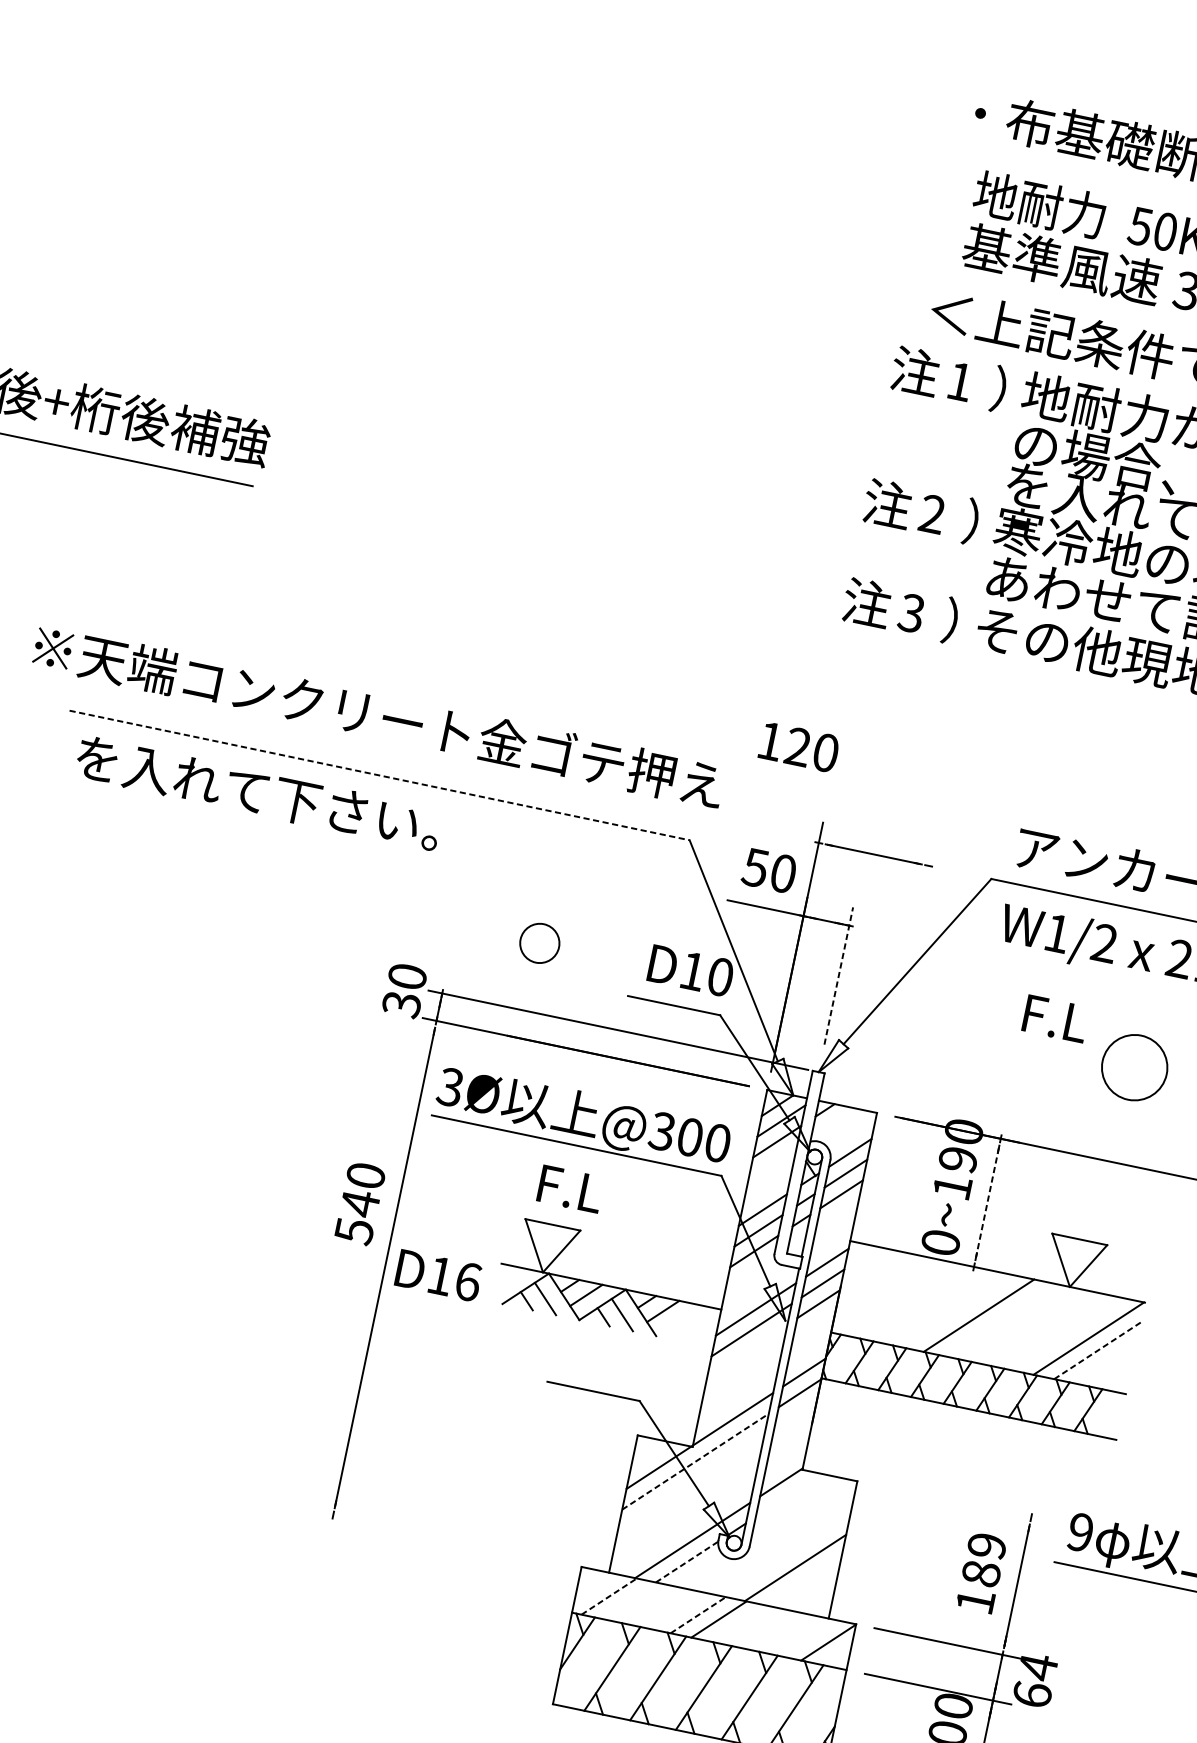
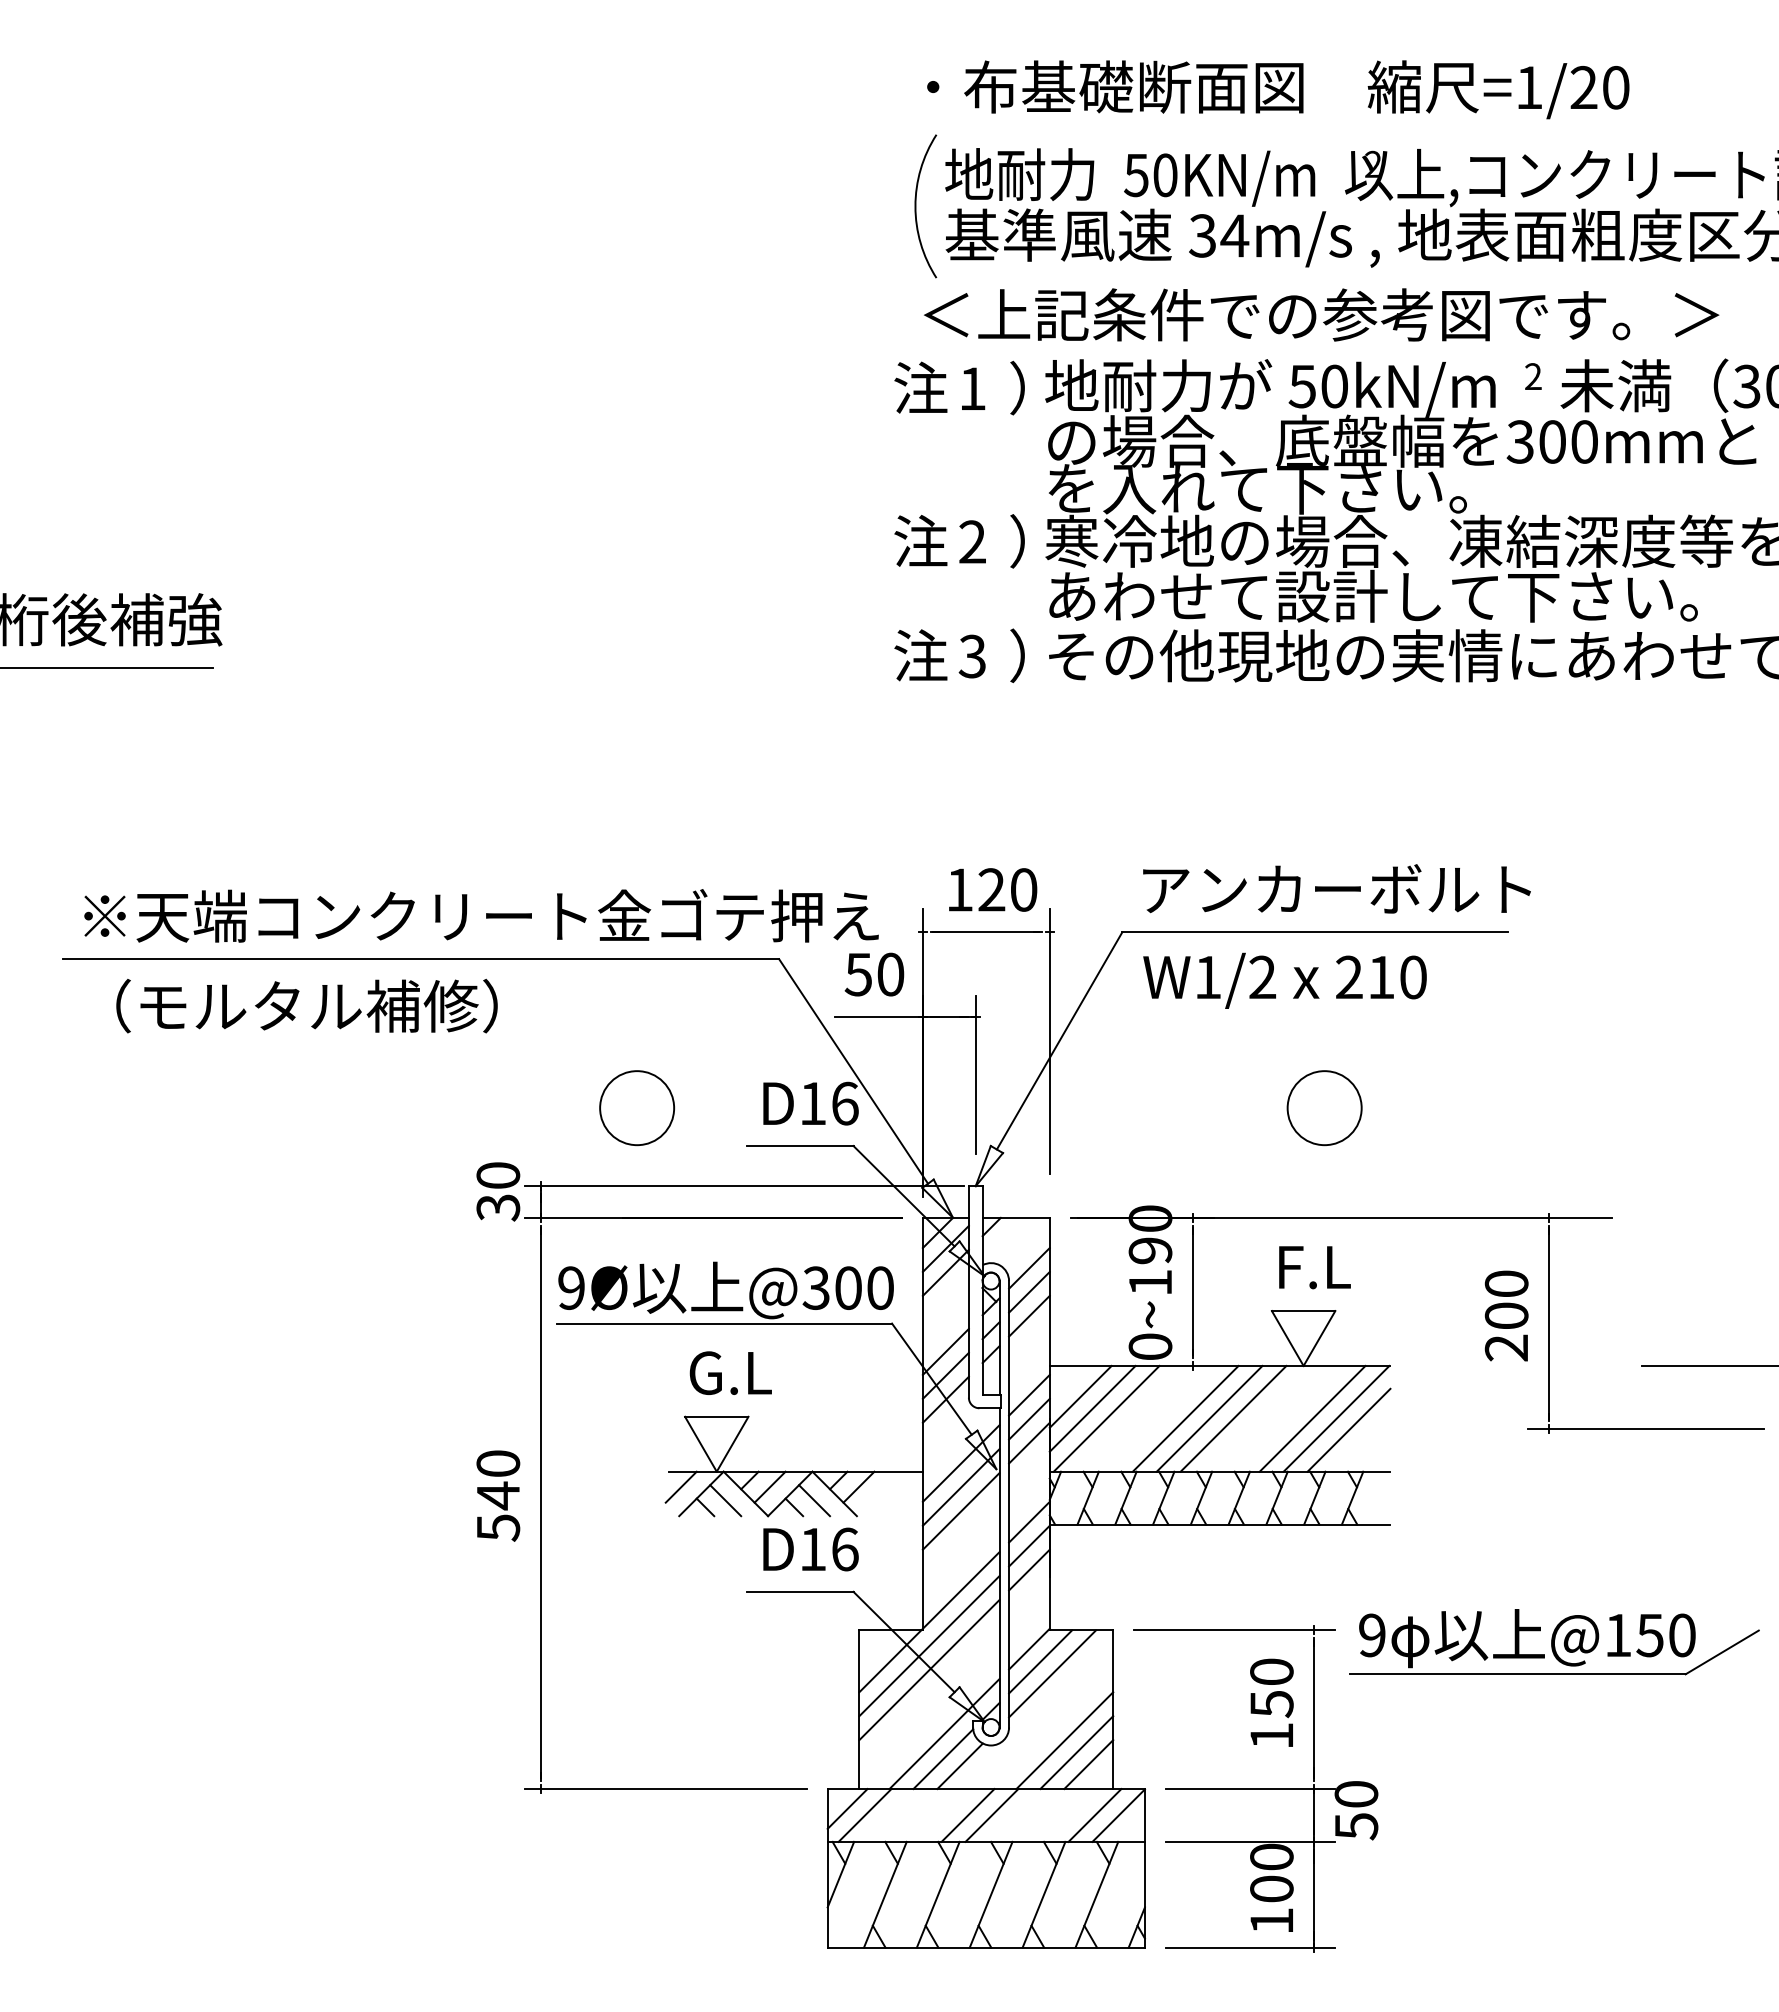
arc: (944, 213) -> (916, 206), added
text: (379, 716) -> (481, 915), moved
text: (799, 746) -> (993, 889), moved
line: (380, 775) -> (421, 959), dashed -> solid
text: (259, 792) -> (291, 1005), を入れて下さい。 -> （モルタル補修）
circle: (540, 943) -> (637, 1108), size x1.67
line: (908, 959) -> (1049, 1040), added
line: (838, 975) -> (975, 1074), dashed -> solid
text: (720, 977) -> (845, 1103), D10 -> D16
text: (1055, 1018) -> (1314, 1267), moved
text: (449, 1086) -> (570, 1287), 3Ø -> 9Ø
text: (572, 1189) -> (730, 1373), F.L -> G.L
text: (360, 1203) -> (498, 1495), moved
line: (987, 1203) -> (1192, 1292), dashed -> solid
line: (871, 1273) -> (1080, 1396), added
text: (438, 1275) -> (810, 1549), moved
line: (508, 1278) -> (680, 1486), added
line: (879, 1285) -> (1092, 1408), added
line: (889, 1296) -> (1106, 1418), added
line: (958, 1311) -> (1185, 1418), added
line: (999, 1319) -> (1233, 1418), added
line: (1068, 1334) -> (1312, 1418), added
line: (746, 1350) -> (960, 1511), added
line: (1097, 1351) -> (1349, 1430), dashed -> solid
line: (795, 1413) -> (1029, 1569), added
line: (695, 1461) -> (929, 1645), dashed -> solid
line: (691, 1481) -> (929, 1669), added
line: (788, 1495) -> (1040, 1661), added
line: (962, 1503) -> (1234, 1630), added
line: (797, 1507) -> (1052, 1673), added
line: (441, 1538) -> (665, 1789), added
text: (983, 1560) -> (1271, 1688), 189 -> 150
line: (687, 1561) -> (943, 1758), dashed -> solid
line: (699, 1571) -> (959, 1766), added
line: (803, 1580) -> (1076, 1752), added
line: (595, 1587) -> (847, 1808), added
line: (811, 1592) -> (1088, 1764), added
line: (609, 1596) -> (865, 1815), dashed -> solid
line: (698, 1615) -> (968, 1815), dashed -> solid
line: (807, 1638) -> (1094, 1815), added
text: (1035, 1681) -> (1356, 1810), 64 -> 50

